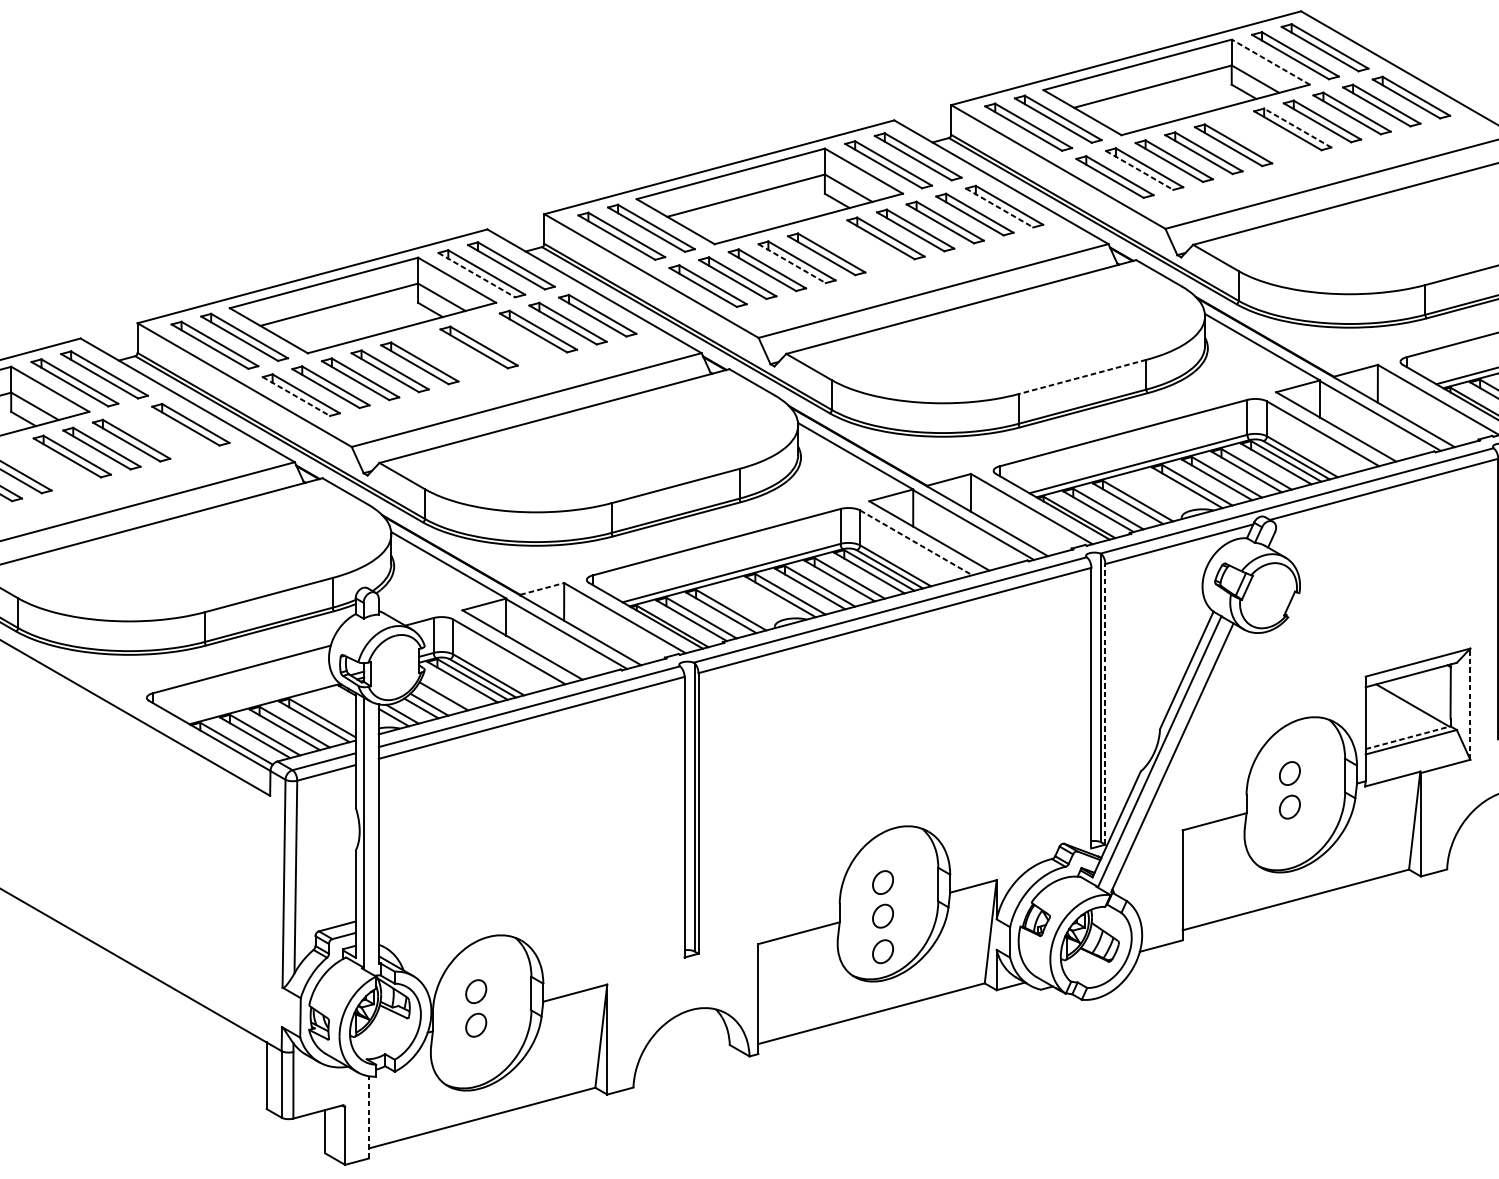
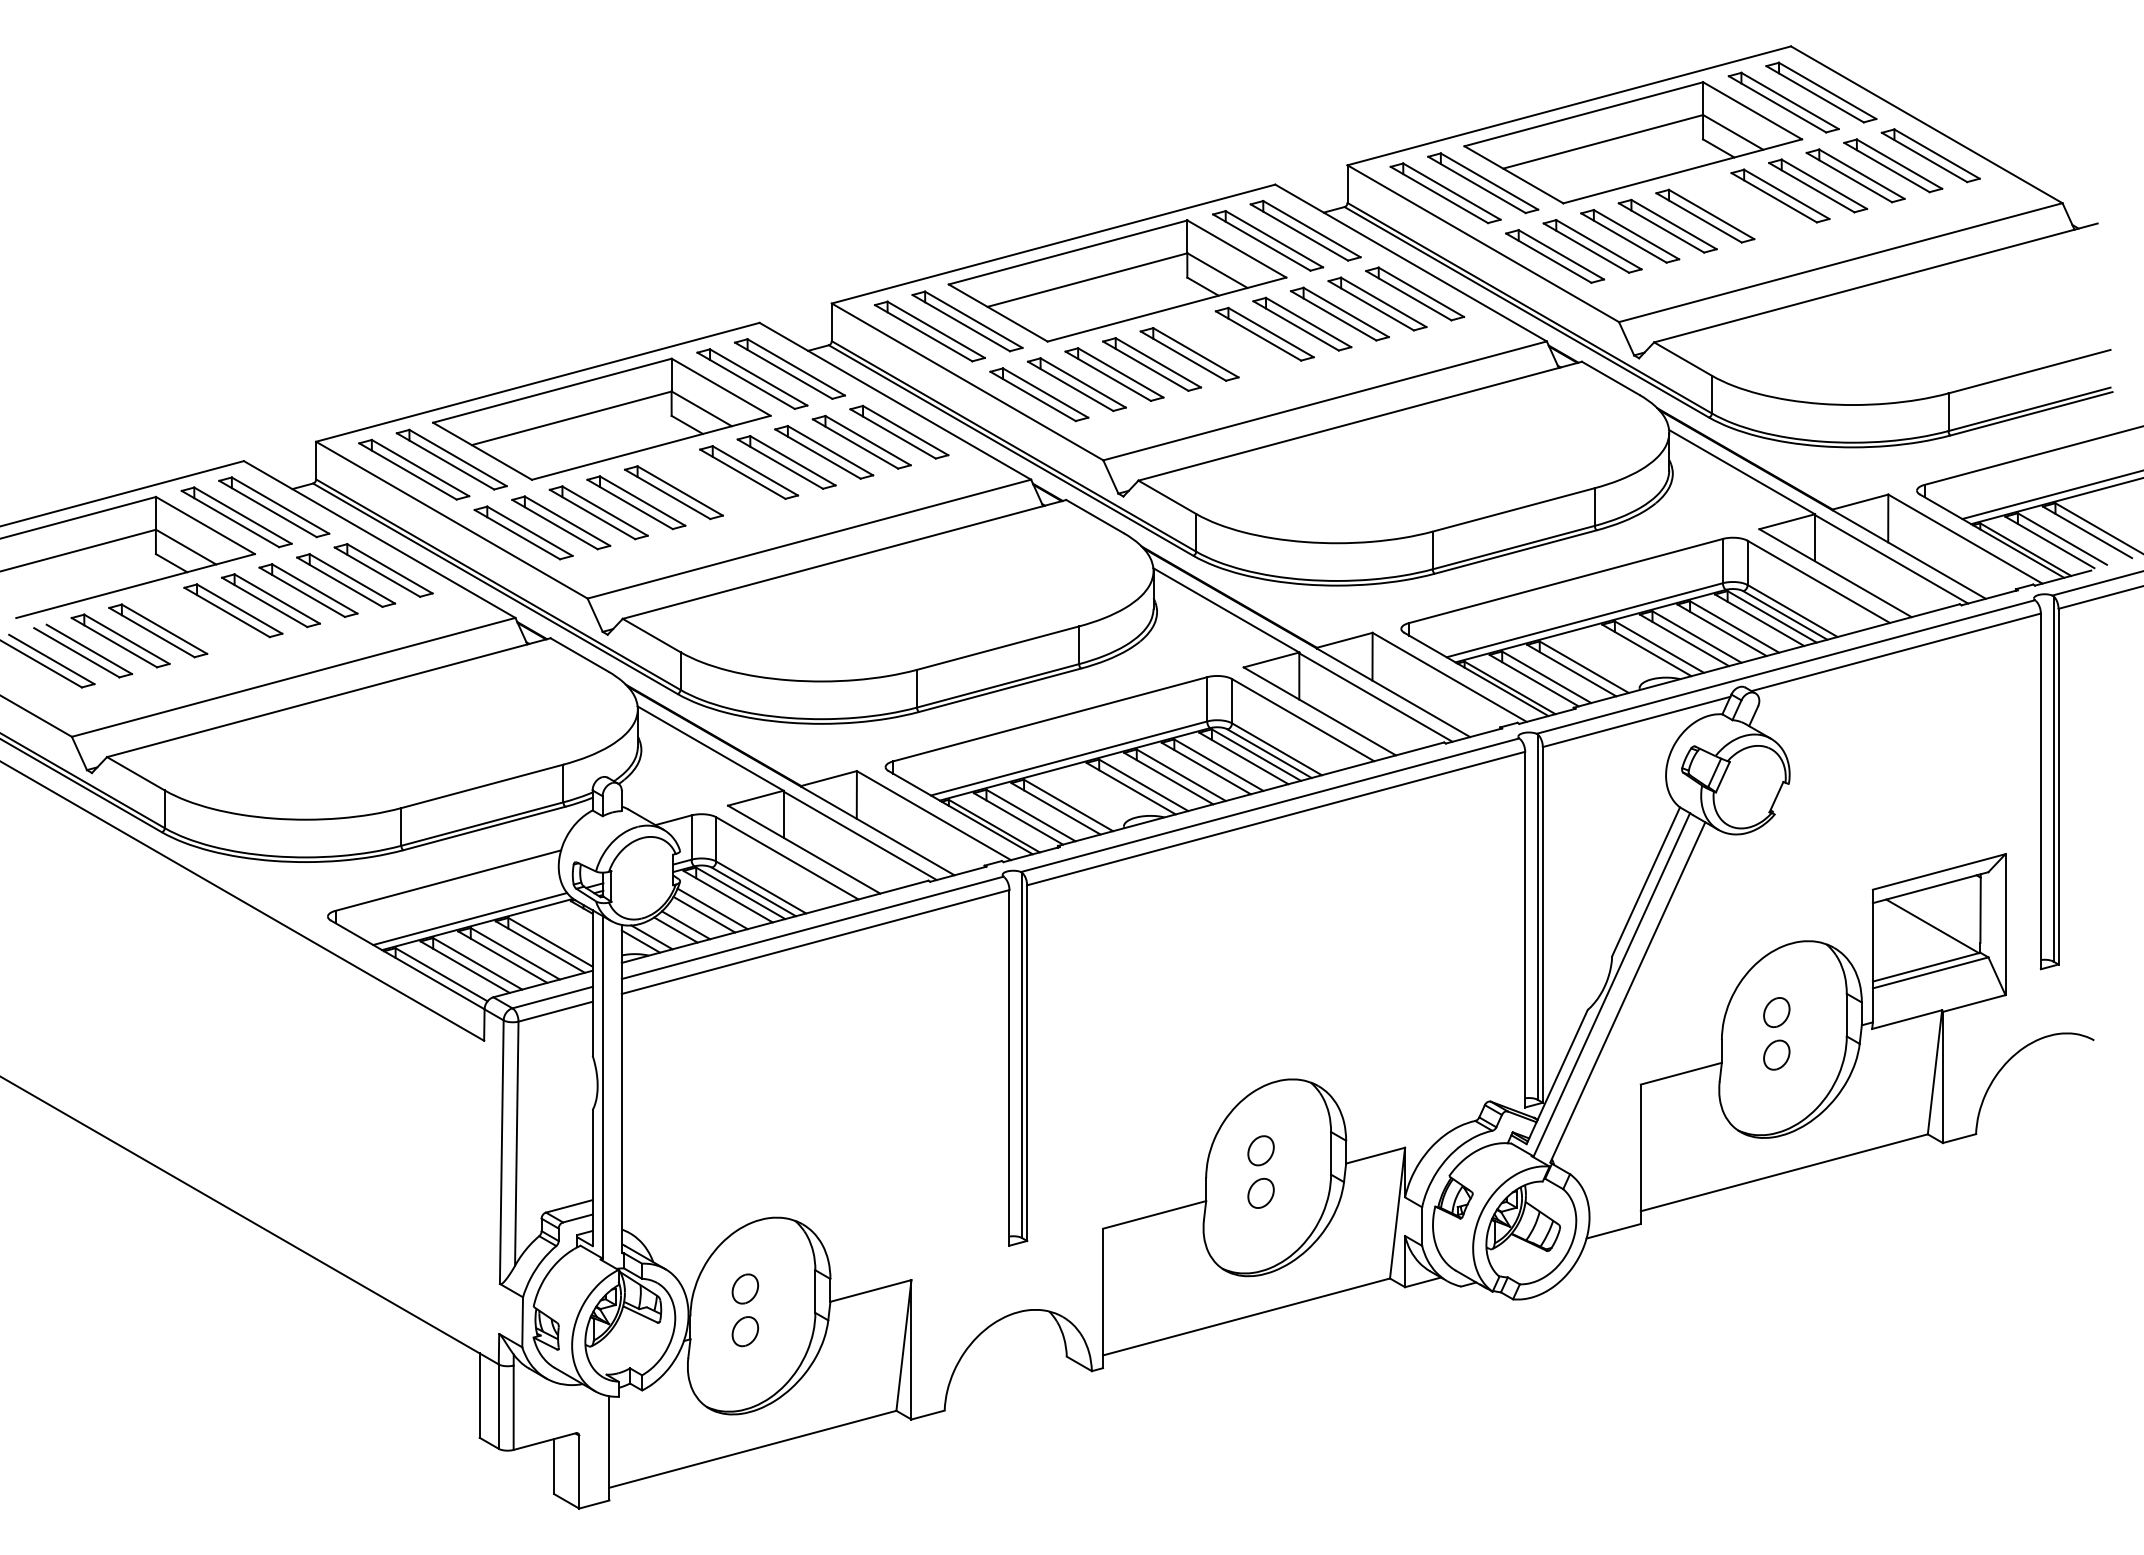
line: (1270, 61) -> (1752, 110), dashed -> solid
line: (1297, 128) -> (1786, 194), dashed -> solid
line: (1139, 170) -> (1586, 248), dashed -> solid
line: (1000, 207) -> (1409, 295), dashed -> solid
line: (792, 263) -> (1146, 366), dashed -> solid
line: (477, 275) -> (746, 381), dashed -> solid
part: (508, 339) -> (786, 462), added
line: (1082, 376) -> (1513, 509), dashed -> solid
line: (296, 396) -> (517, 534), dashed -> solid
part: (161, 432) -> (346, 580), added
line: (916, 543) -> (1303, 720), dashed -> solid
line: (542, 588) -> (829, 778), dashed -> solid
line: (450, 691) -> (712, 908), added
line: (259, 700) -> (470, 919), added
line: (1105, 704) -> (1542, 924), dashed -> solid
line: (1470, 704) -> (2005, 924), dashed -> solid
line: (1408, 738) -> (1926, 967), dashed -> solid
part: (882, 951) -> (1260, 1237), removed
line: (369, 1116) -> (609, 1447), dashed -> solid

